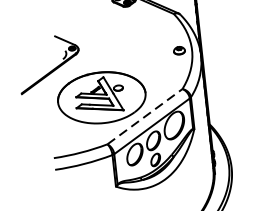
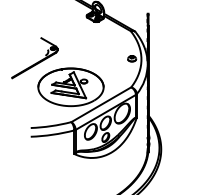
line: (145, 116) -> (101, 104), dashed -> solid

